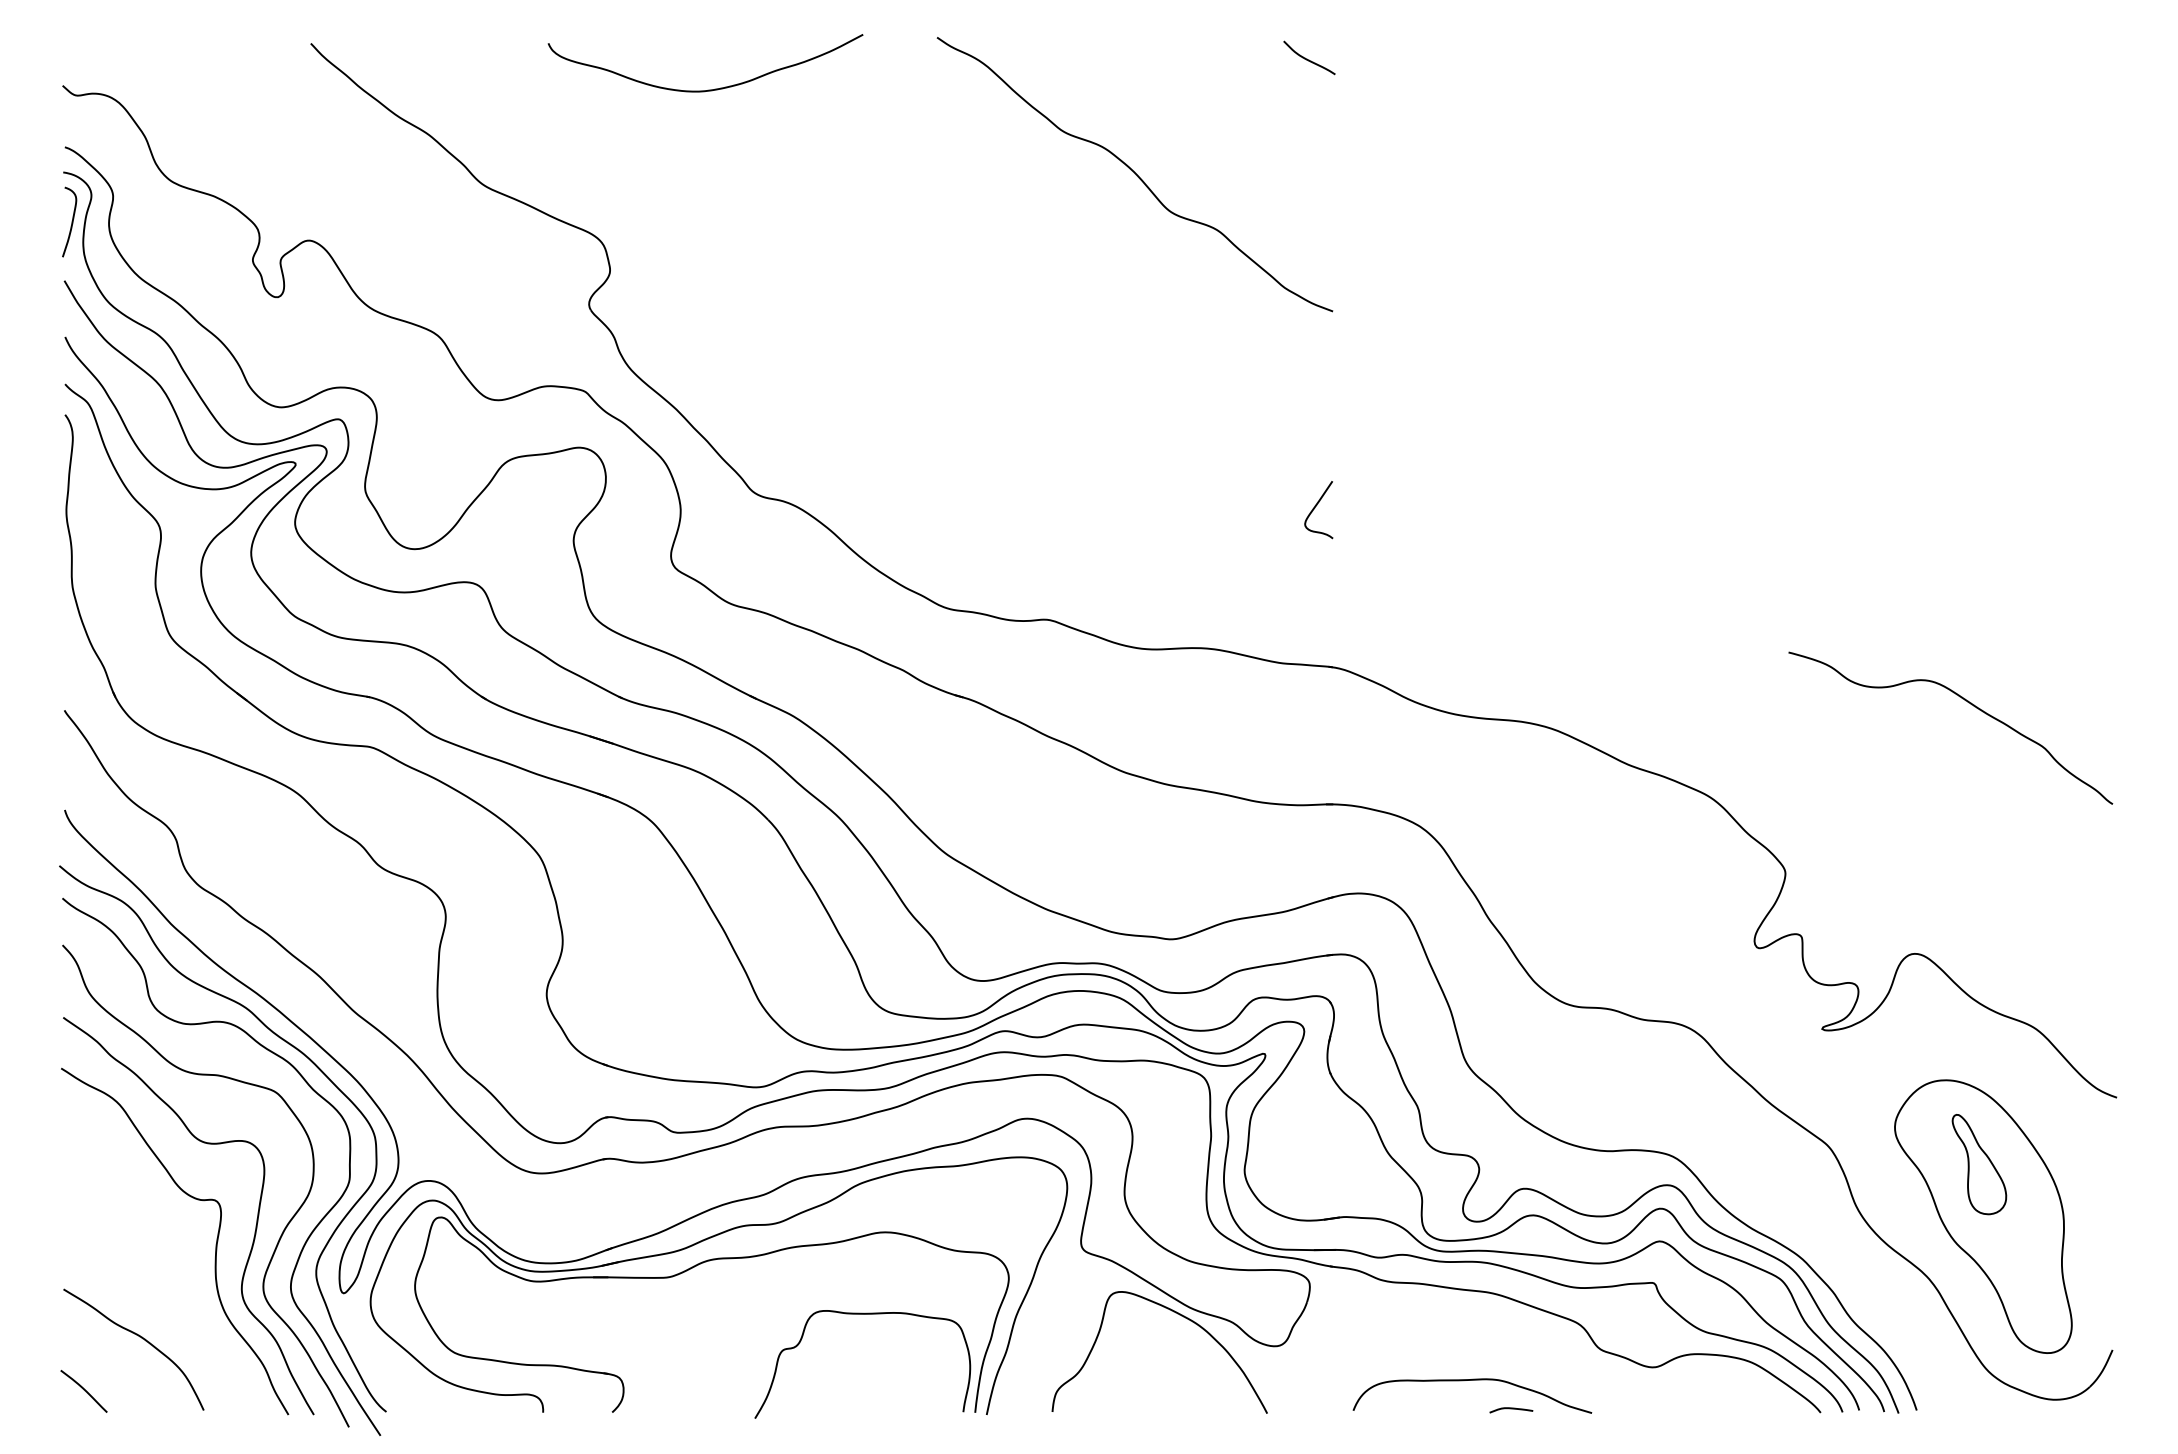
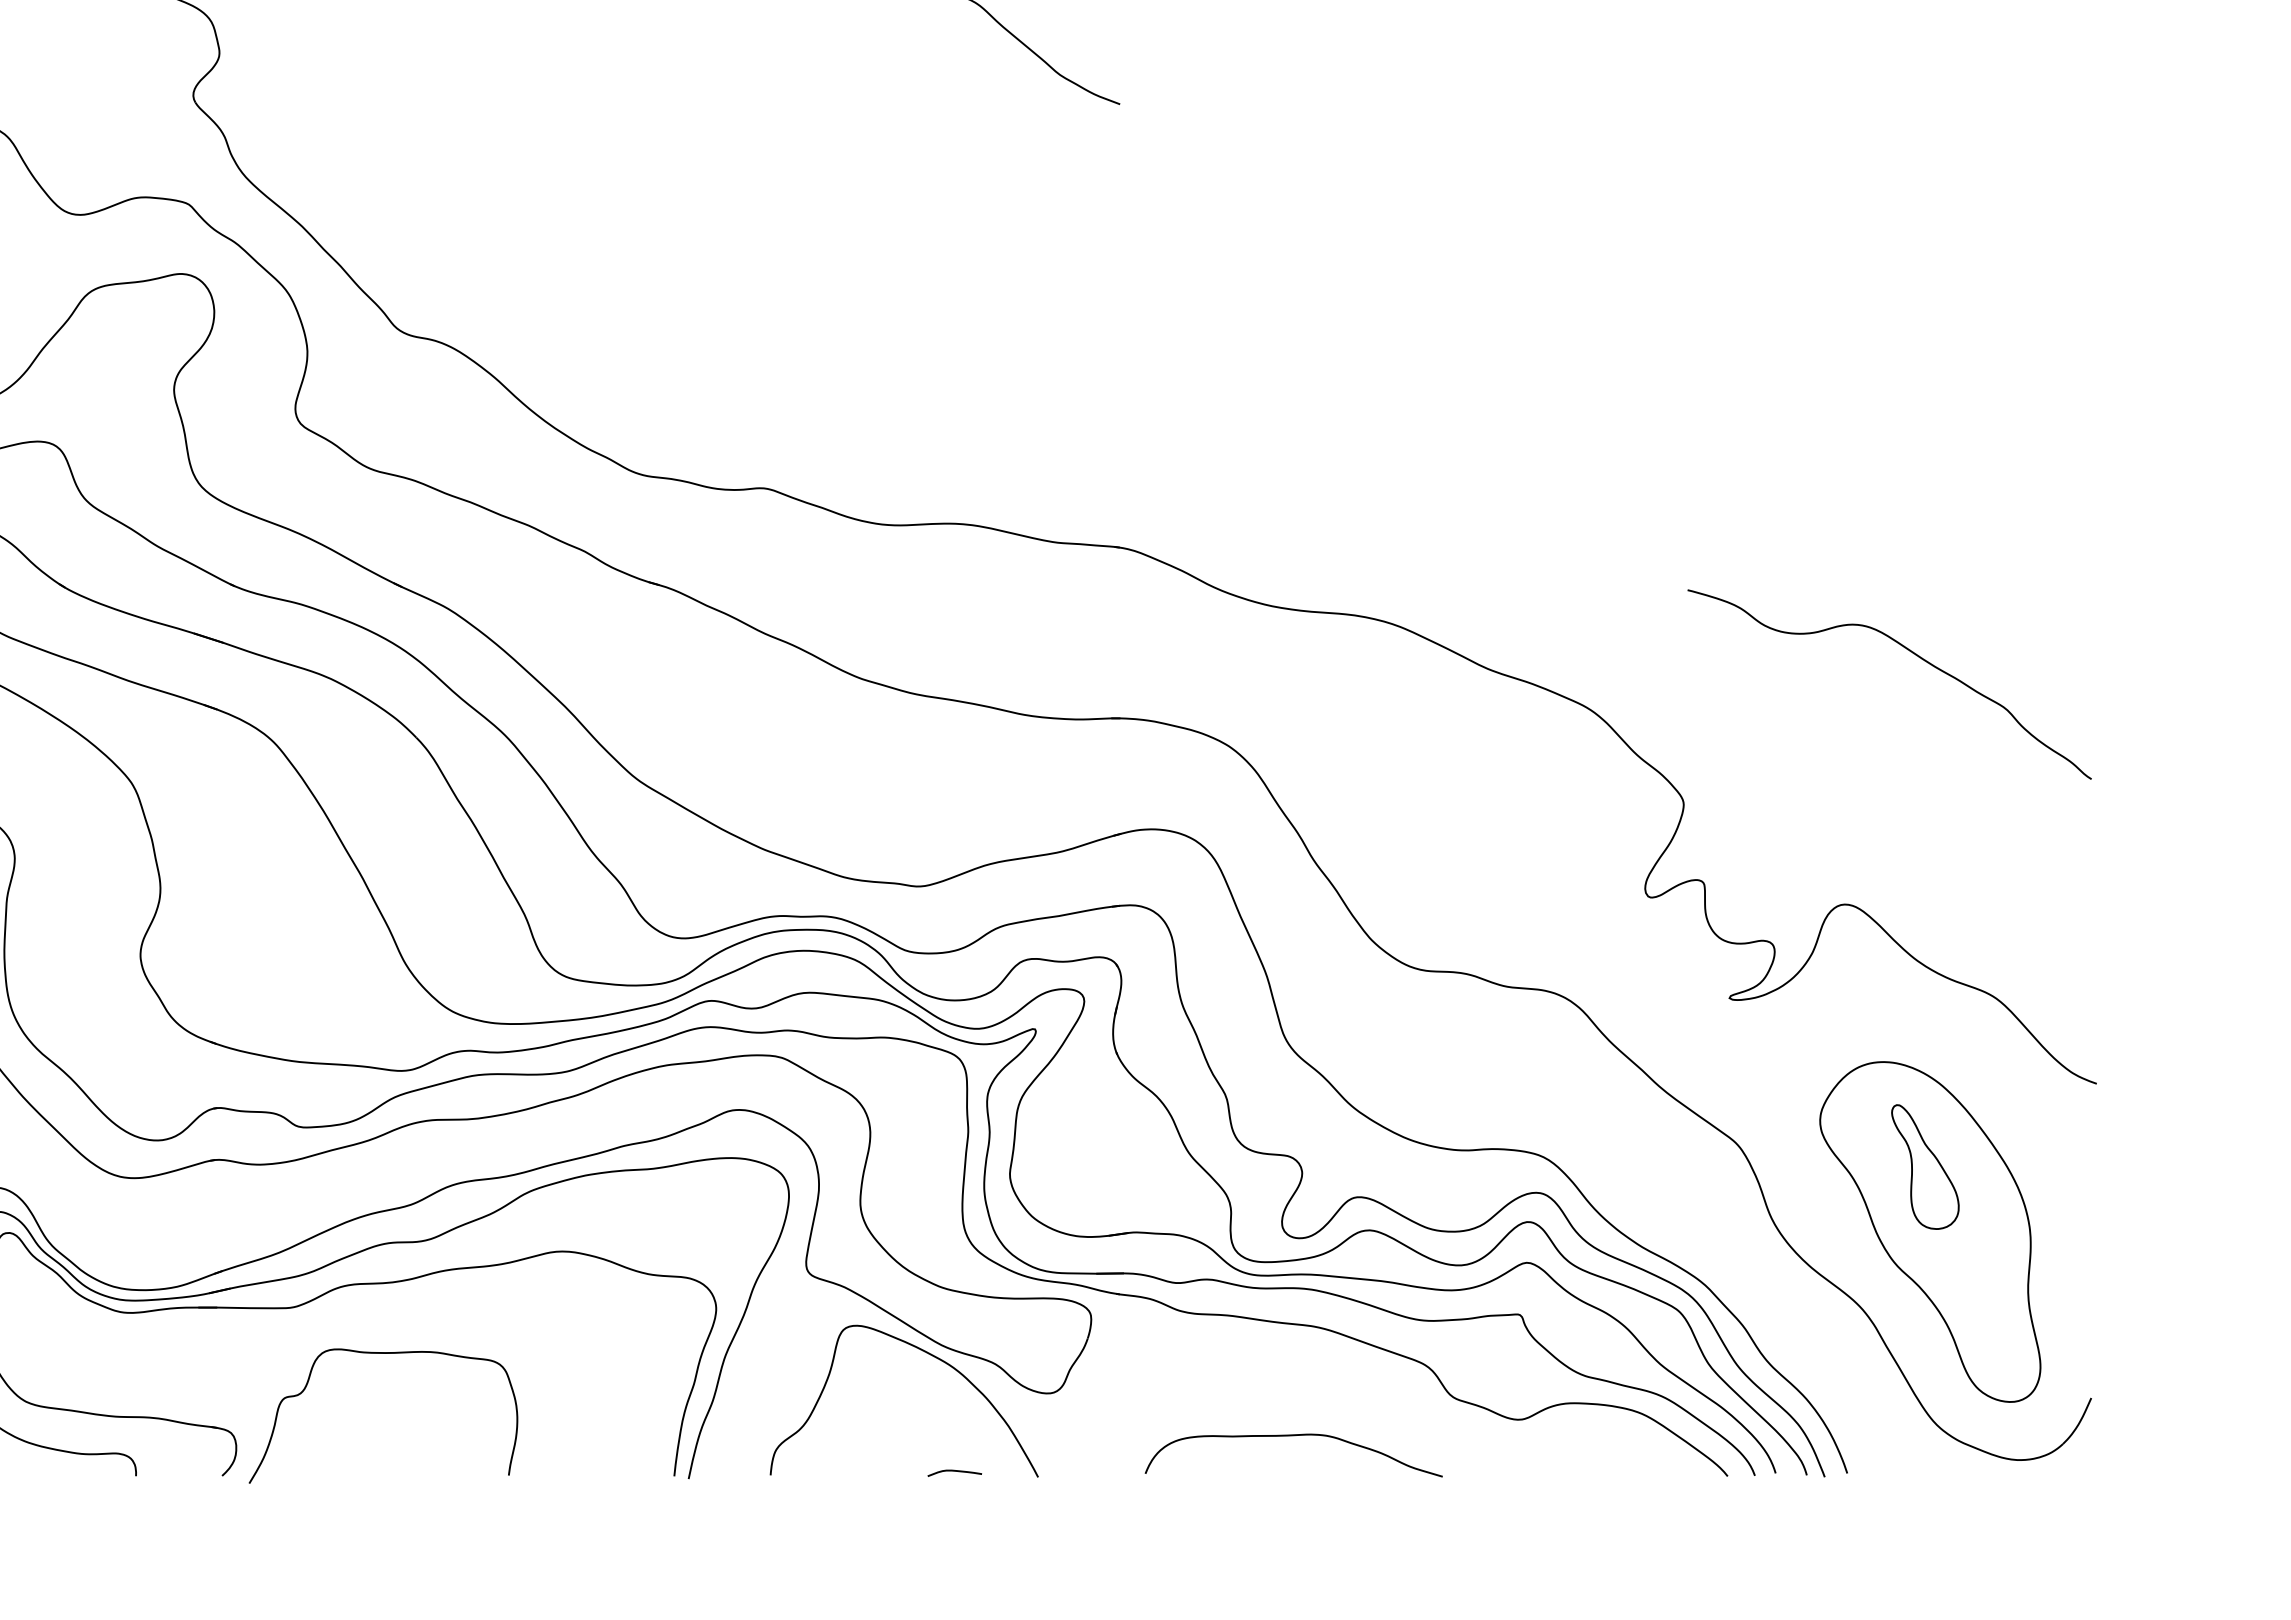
curve: (1315, 508) -> (1098, 349), removed
curve: (1965, 701) -> (1908, 651), moved
curve: (862, 1314) -> (383, 1353), moved
curve: (1511, 1409) -> (954, 1472), moved

